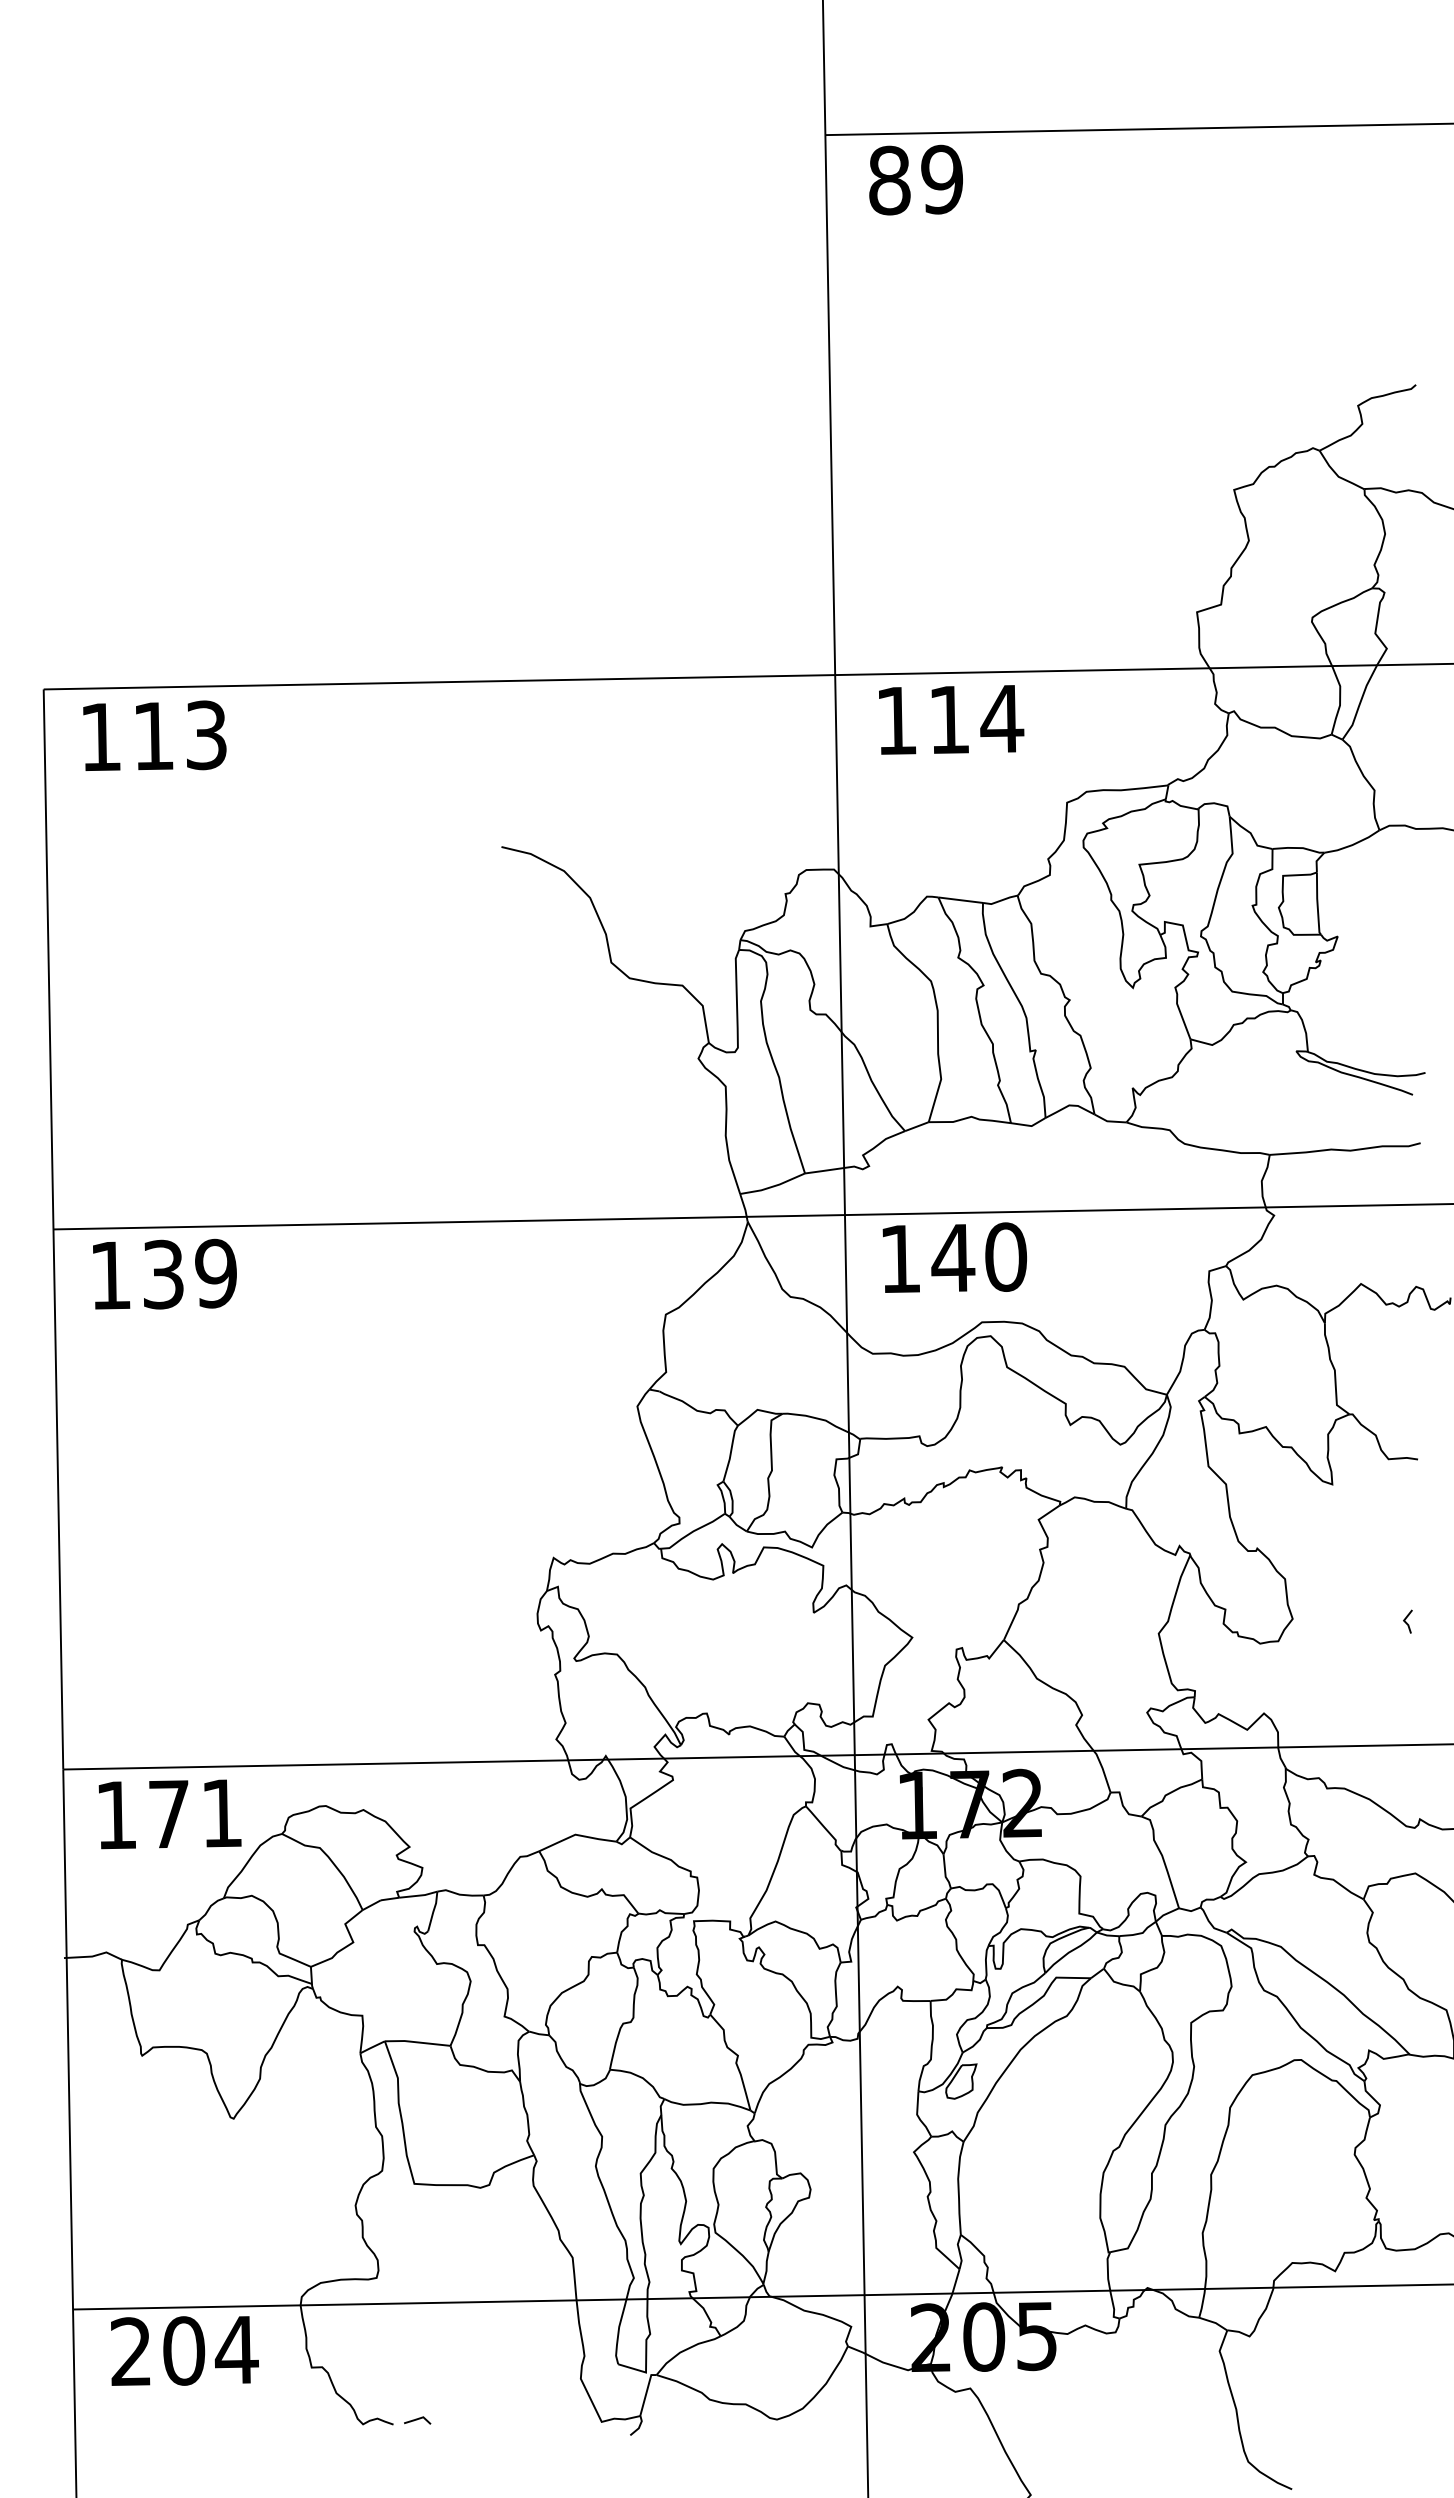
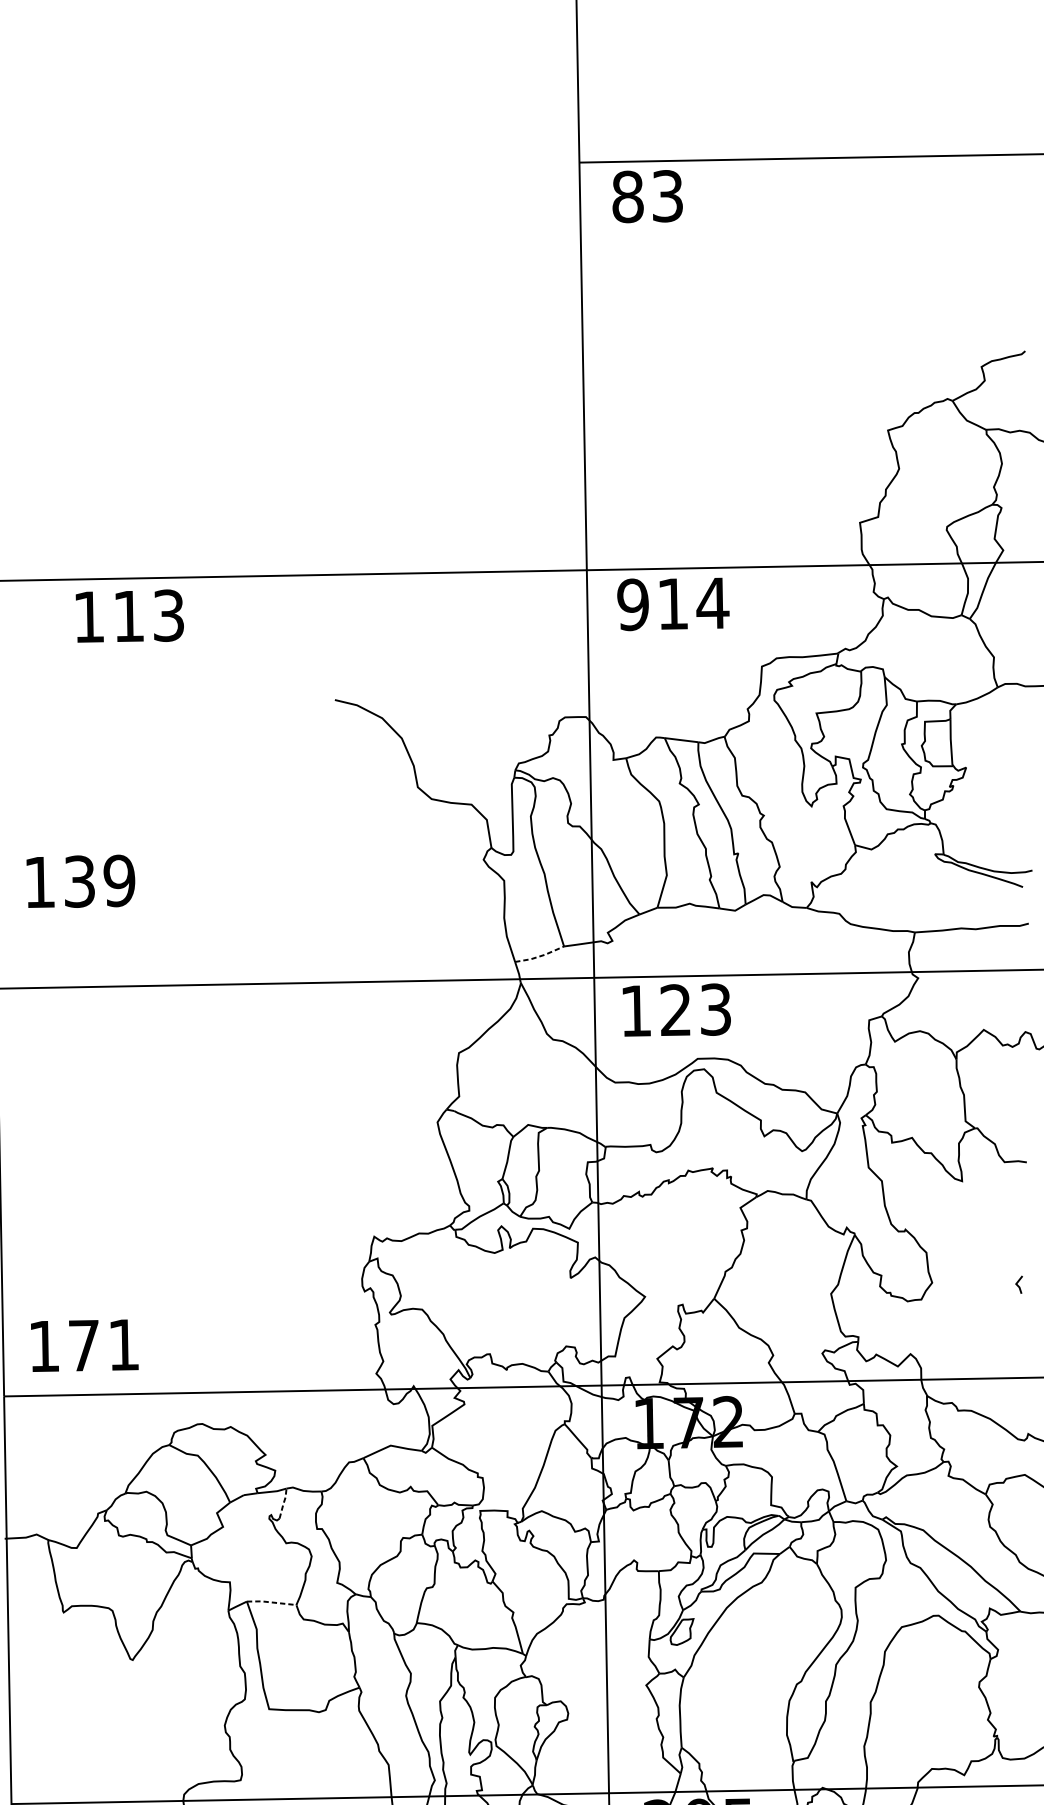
text: (941, 179) -> (667, 196), 89 -> 83
text: (896, 720) -> (633, 604), 114 -> 914
text: (154, 735) -> (129, 615), moved
line: (773, 1186) -> (540, 956), solid -> dashed
text: (979, 1257) -> (695, 1009), 140 -> 123
text: (164, 1273) -> (80, 880), moved
text: (169, 1814) -> (84, 1345), moved
line: (433, 1911) -> (283, 1503), solid -> dashed
line: (417, 2042) -> (271, 1602), solid -> dashed

